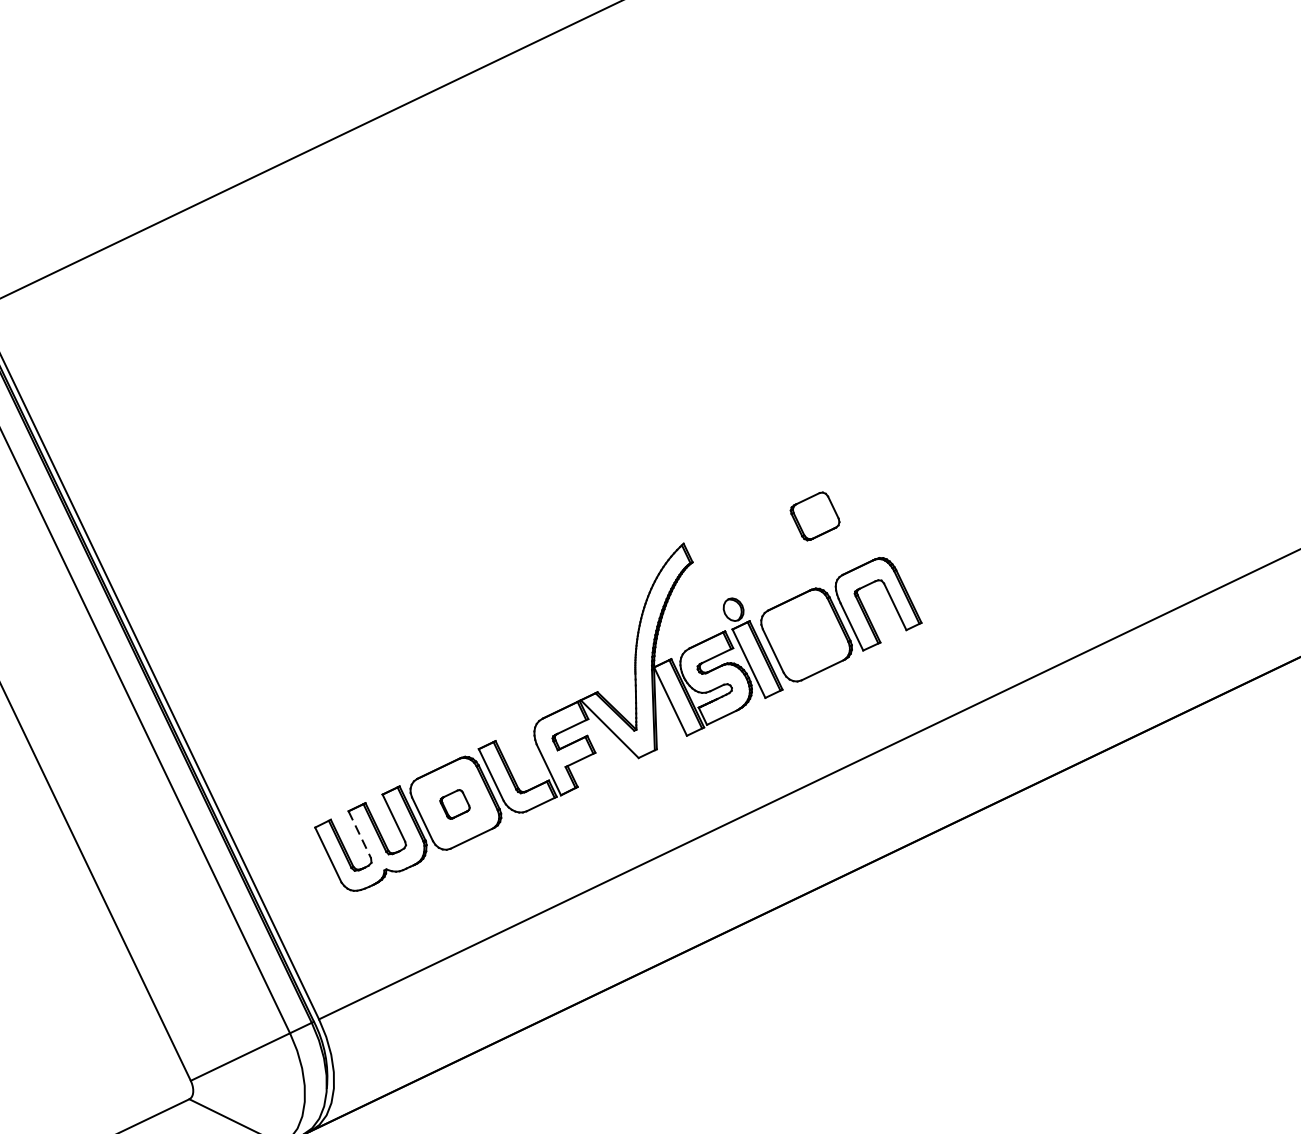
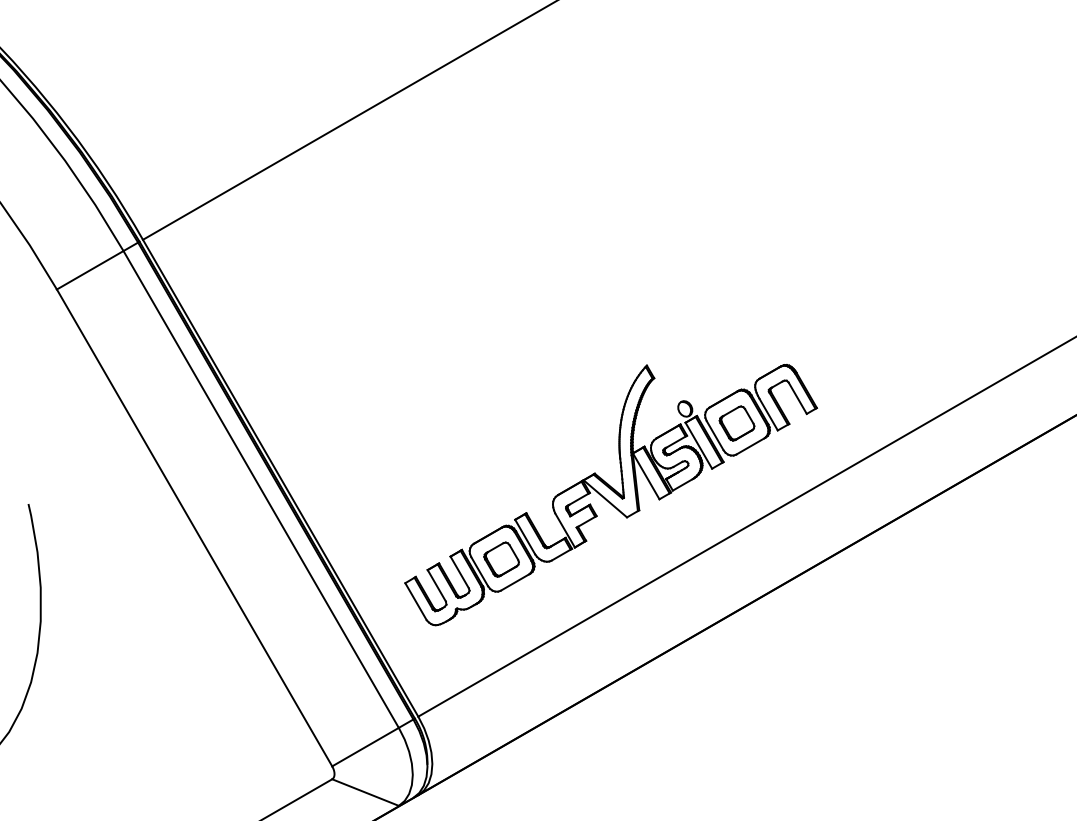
part: (814, 516) -> (736, 423), moved
part: (454, 804) -> (501, 559), size x1.67
line: (360, 835) -> (437, 586), dashed -> solid

